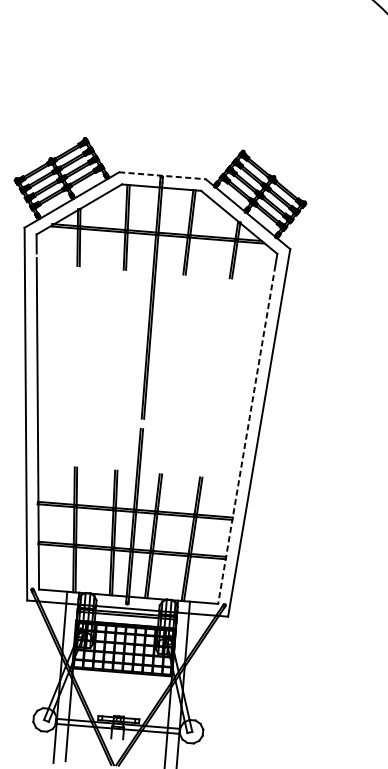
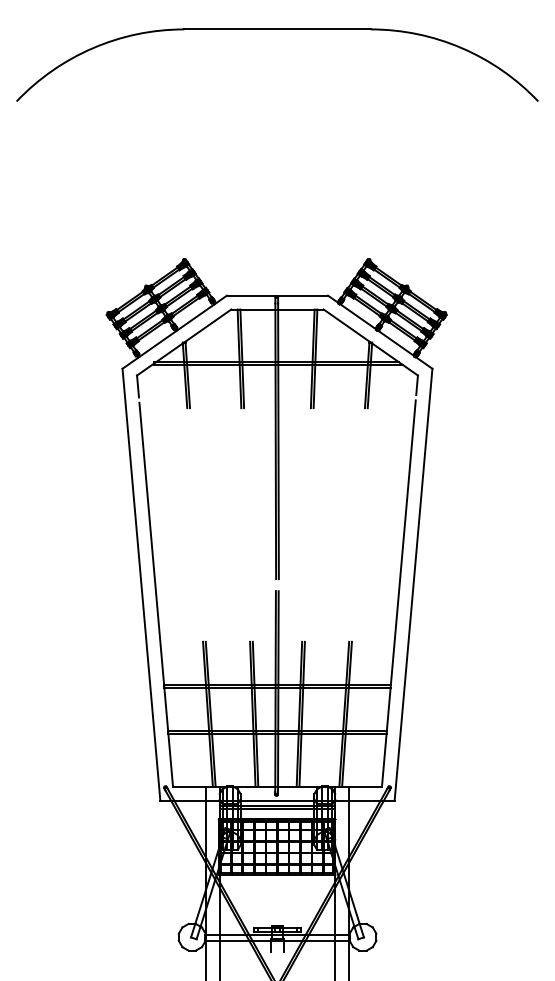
line: (162, 175) -> (277, 295), dashed -> solid
line: (245, 439) -> (398, 593), dashed -> solid

